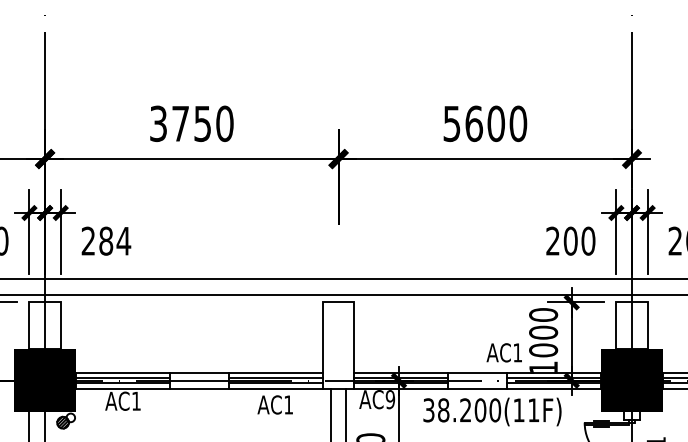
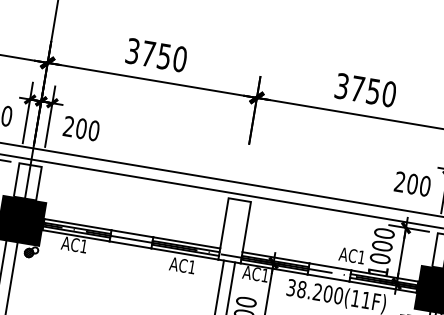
text: (474, 123) -> (358, 88), 5600 -> 3750
text: (115, 240) -> (88, 129), 284 -> 200
text: (390, 399) -> (265, 275), AC9 -> AC1

